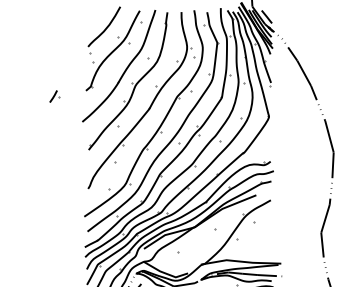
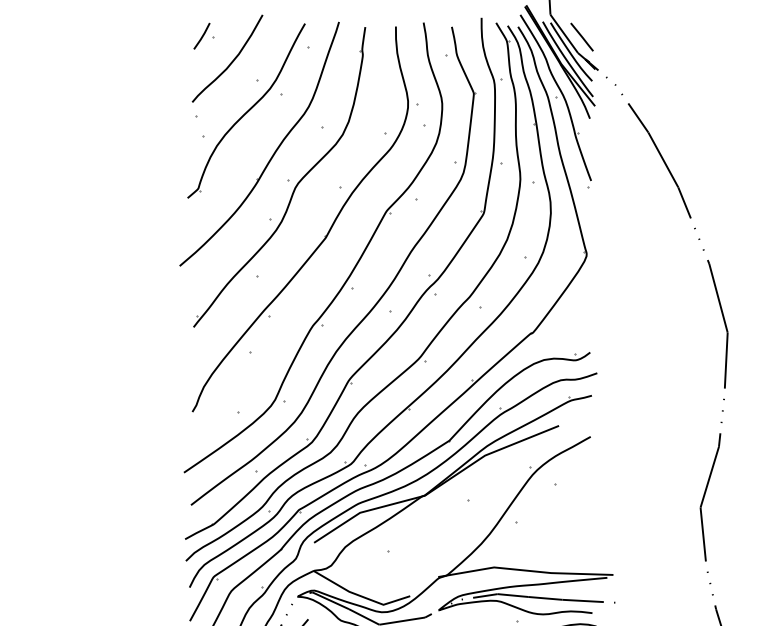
part: (54, 96) -> (204, 36), moved

